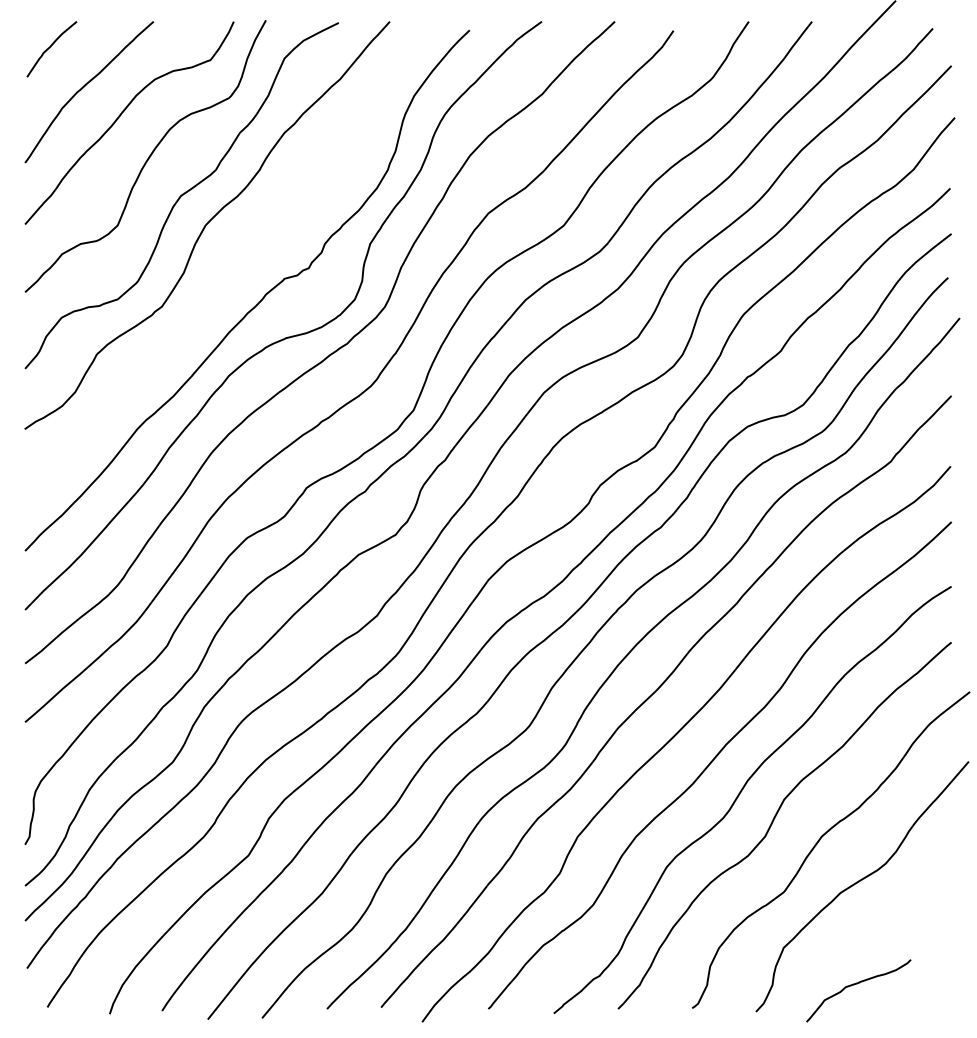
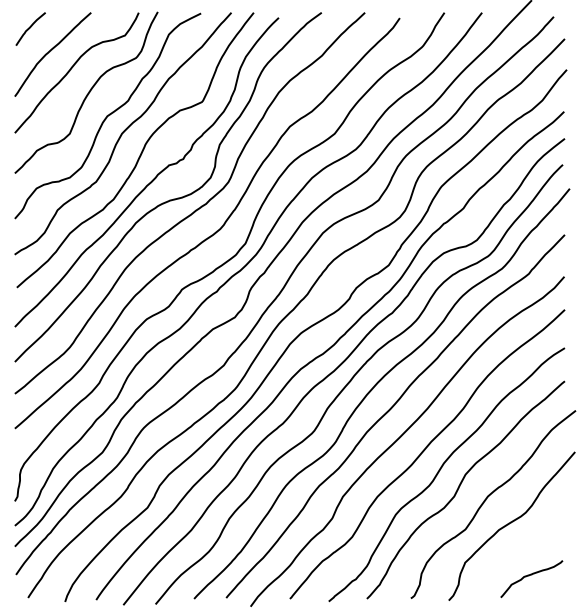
curve: (236, 258) -> (140, 153), added
curve: (854, 986) -> (529, 576), moved

